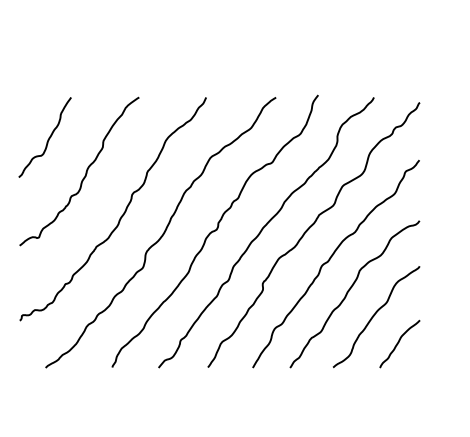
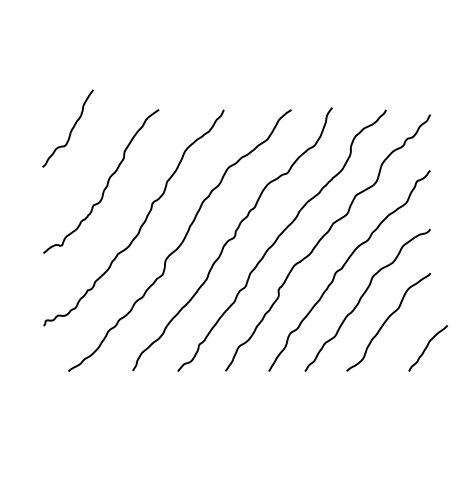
curve: (47, 139) -> (70, 130), moved
curve: (399, 343) -> (427, 347), moved

